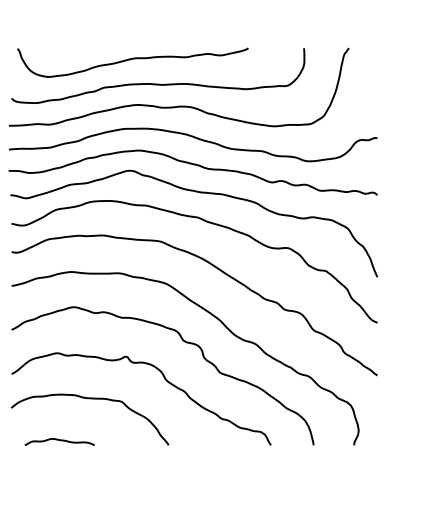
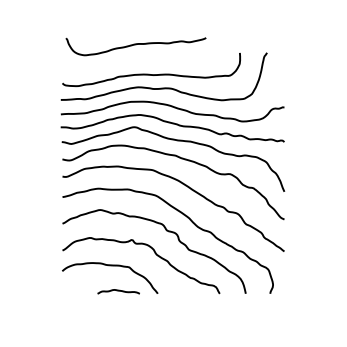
curve: (131, 60) -> (135, 45), moved
curve: (59, 441) -> (118, 291), moved

